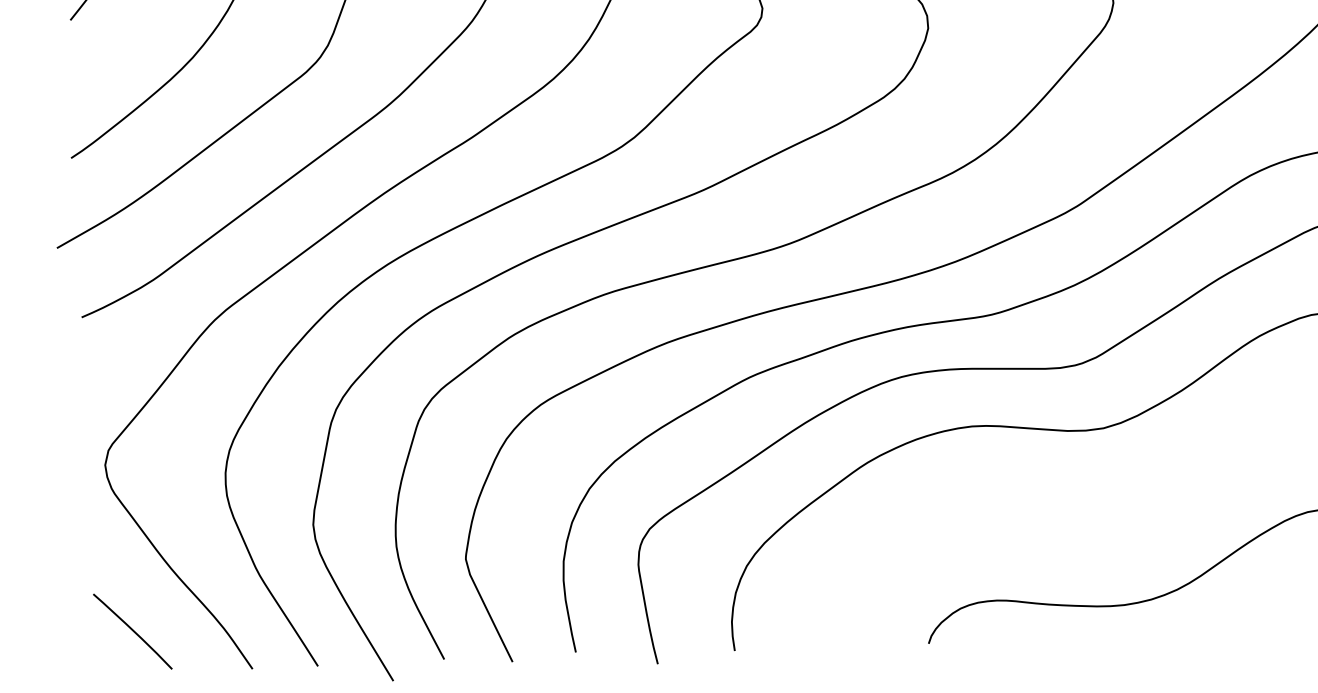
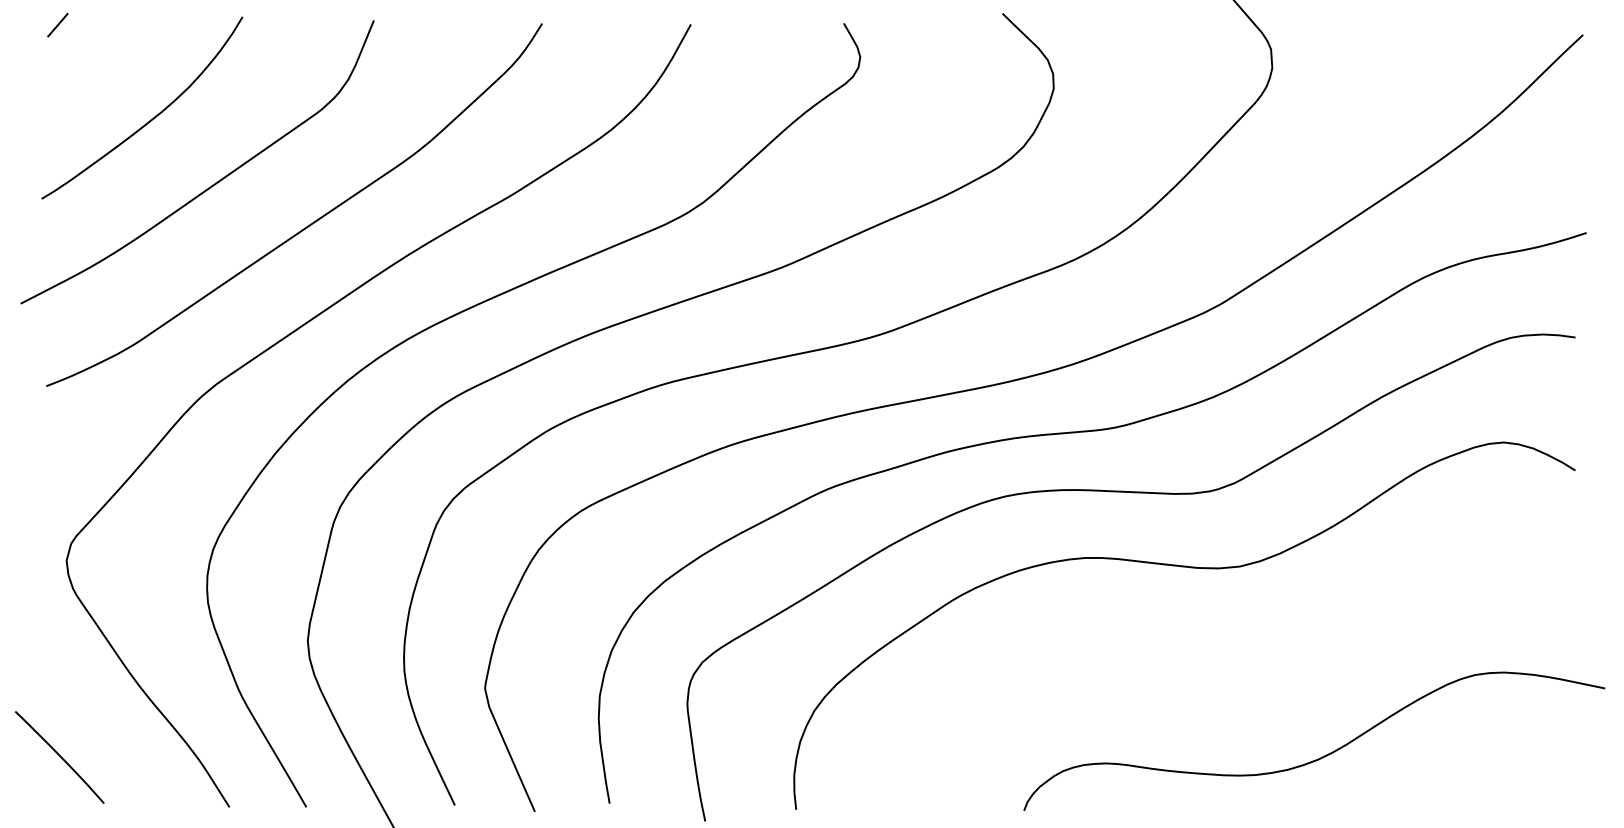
curve: (132, 630) -> (59, 756), moved

